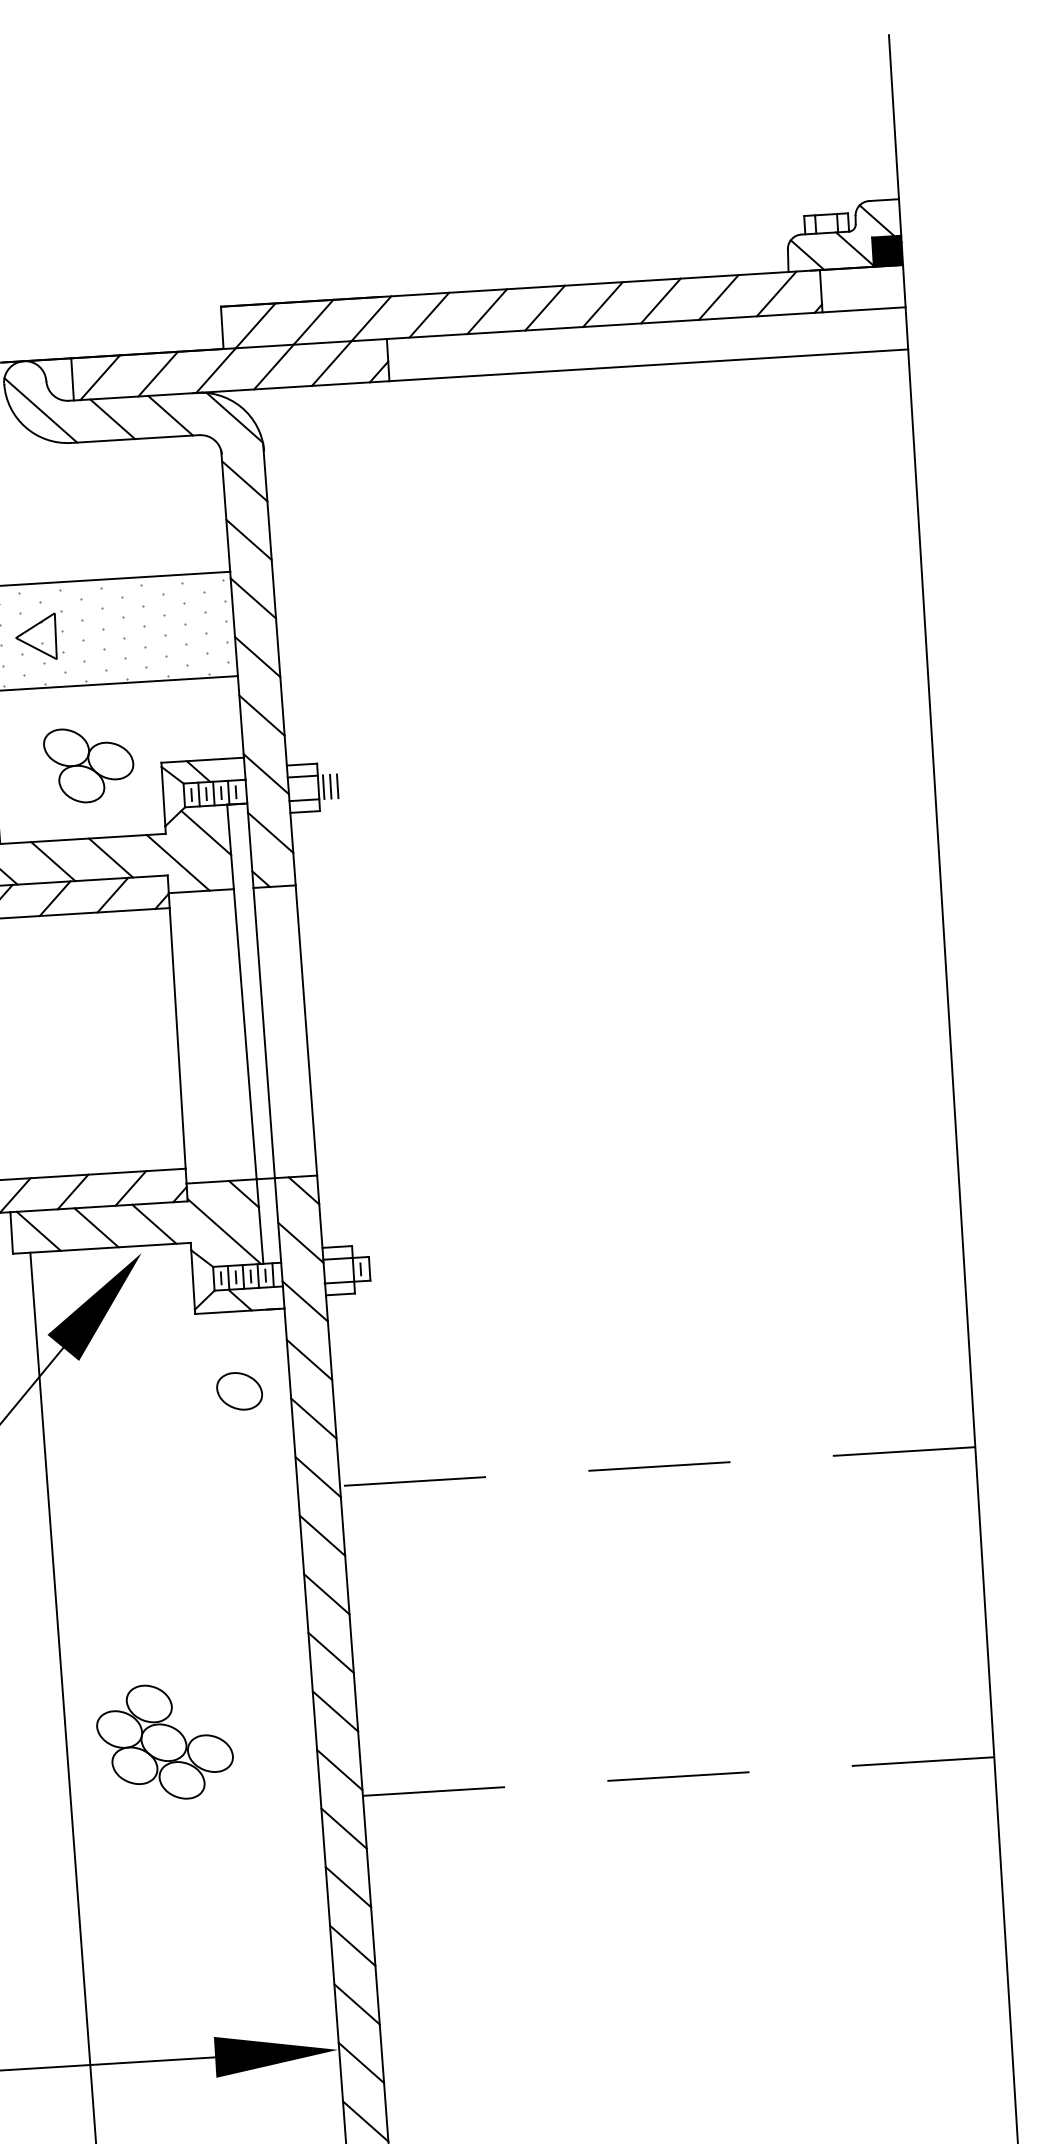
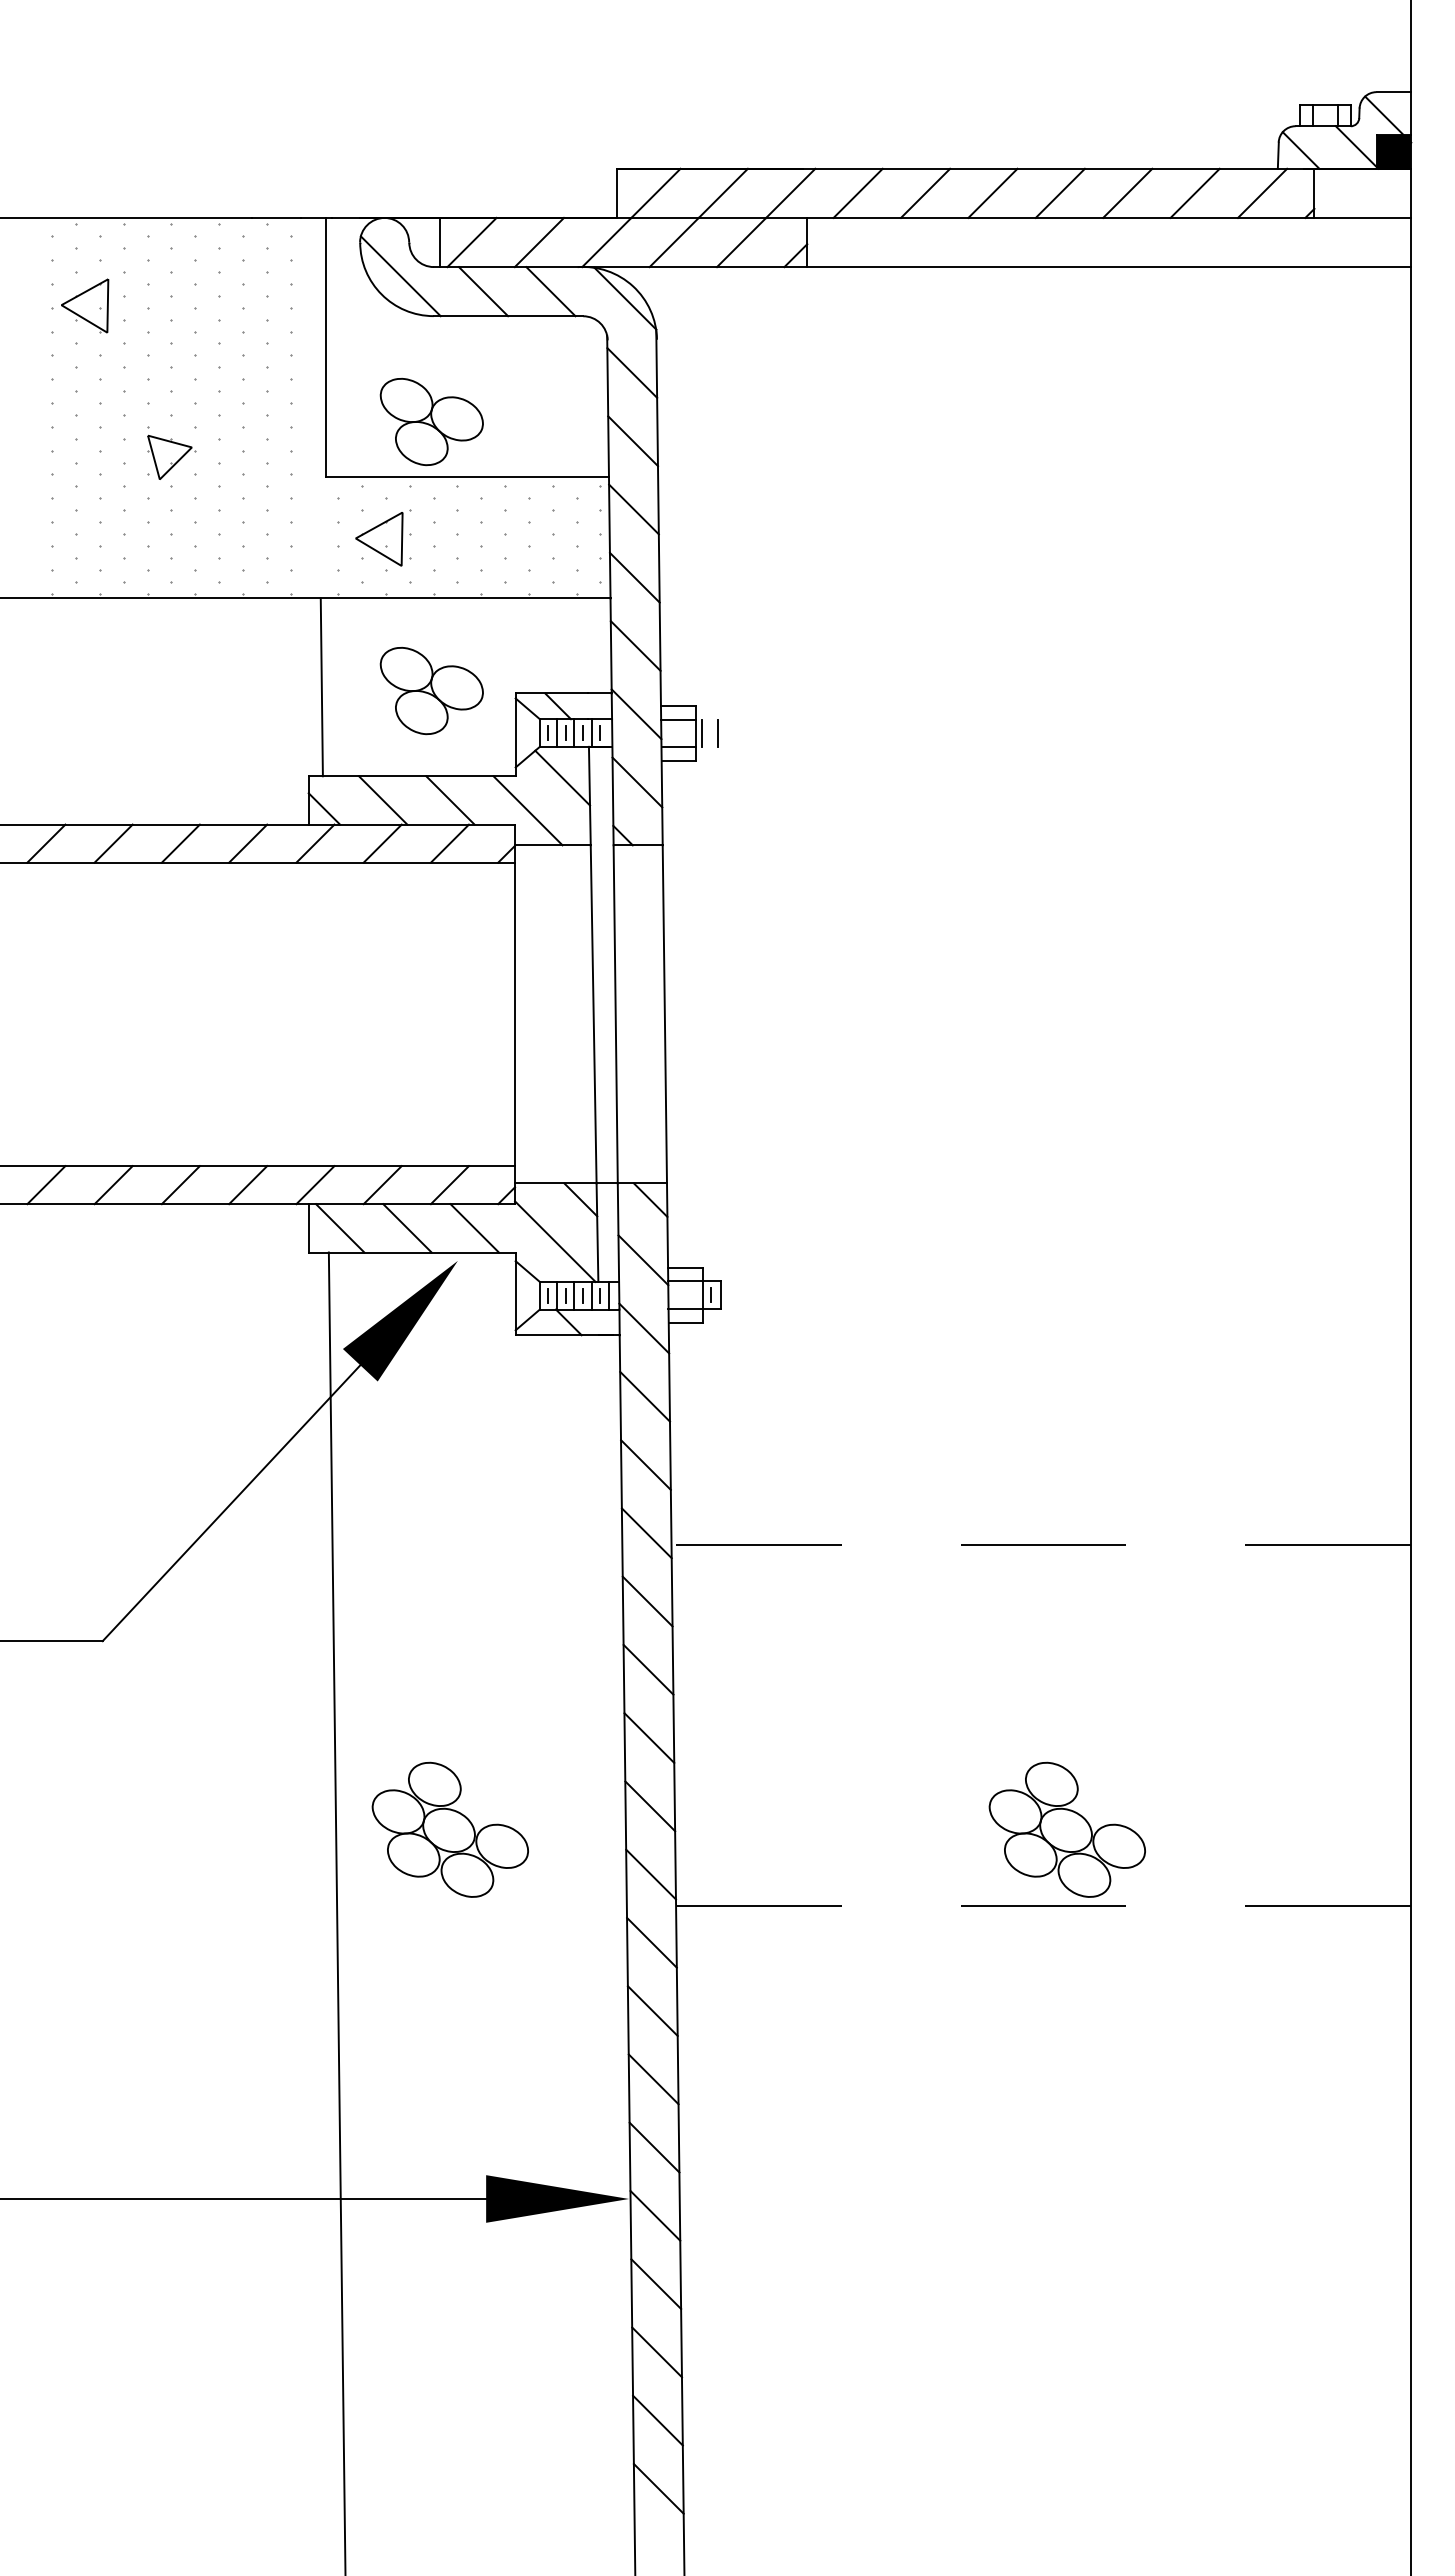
part: (74, 534) -> (431, 422), added
line: (330, 786) -> (710, 733), removed
part: (239, 1390) -> (561, 1427), removed
part: (694, 1709) -> (1066, 1829), added

